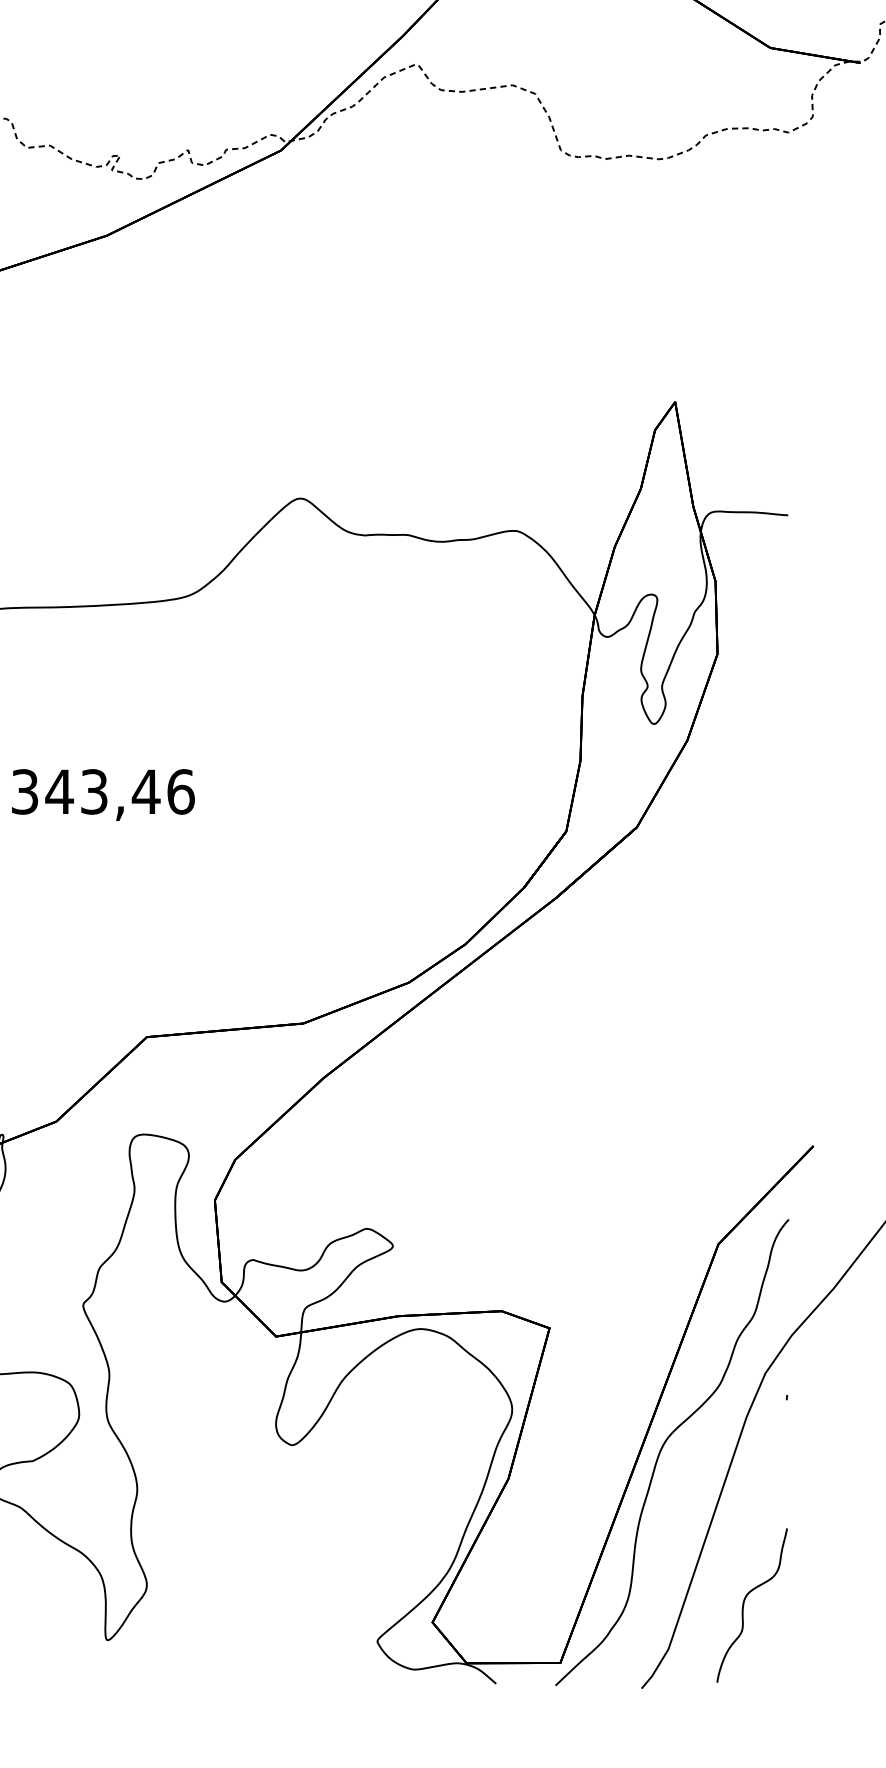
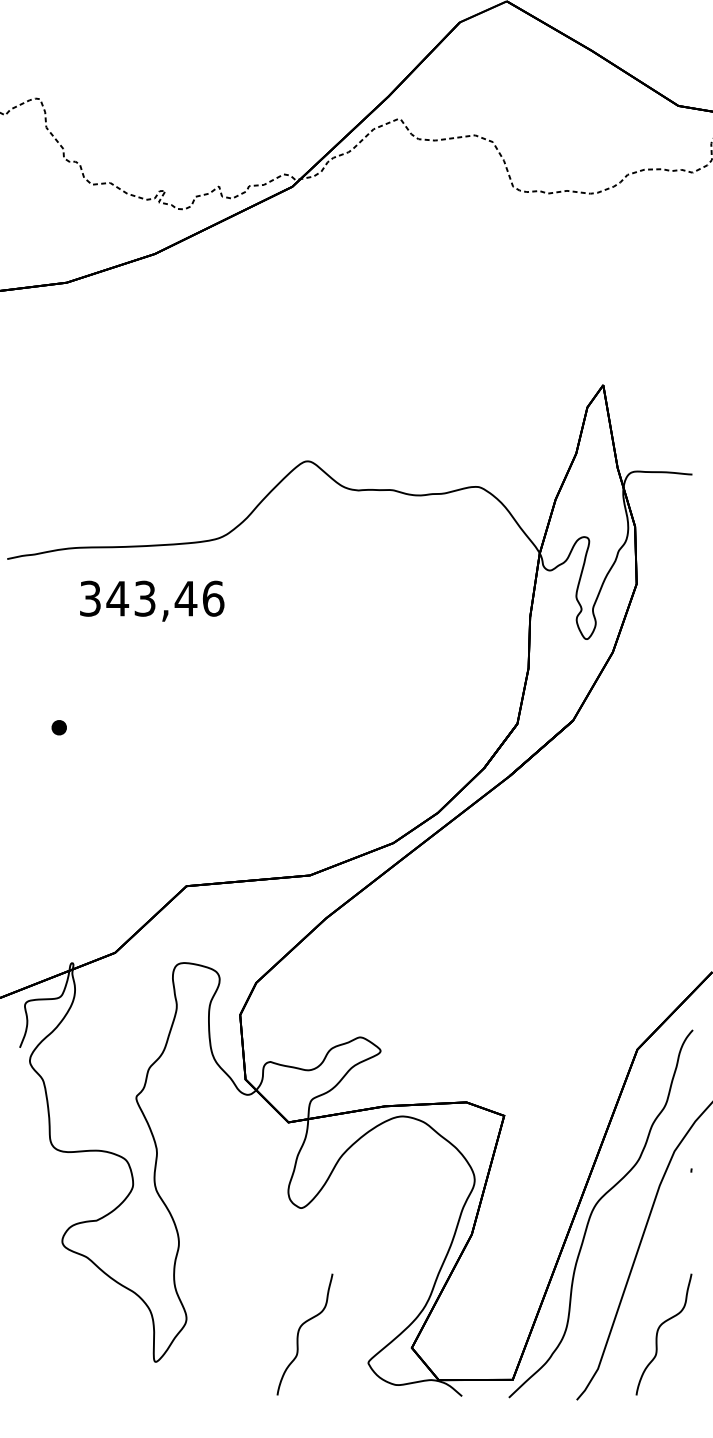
text: (103, 794) -> (152, 600), moved
curve: (290, 1602) -> (299, 1332), added

